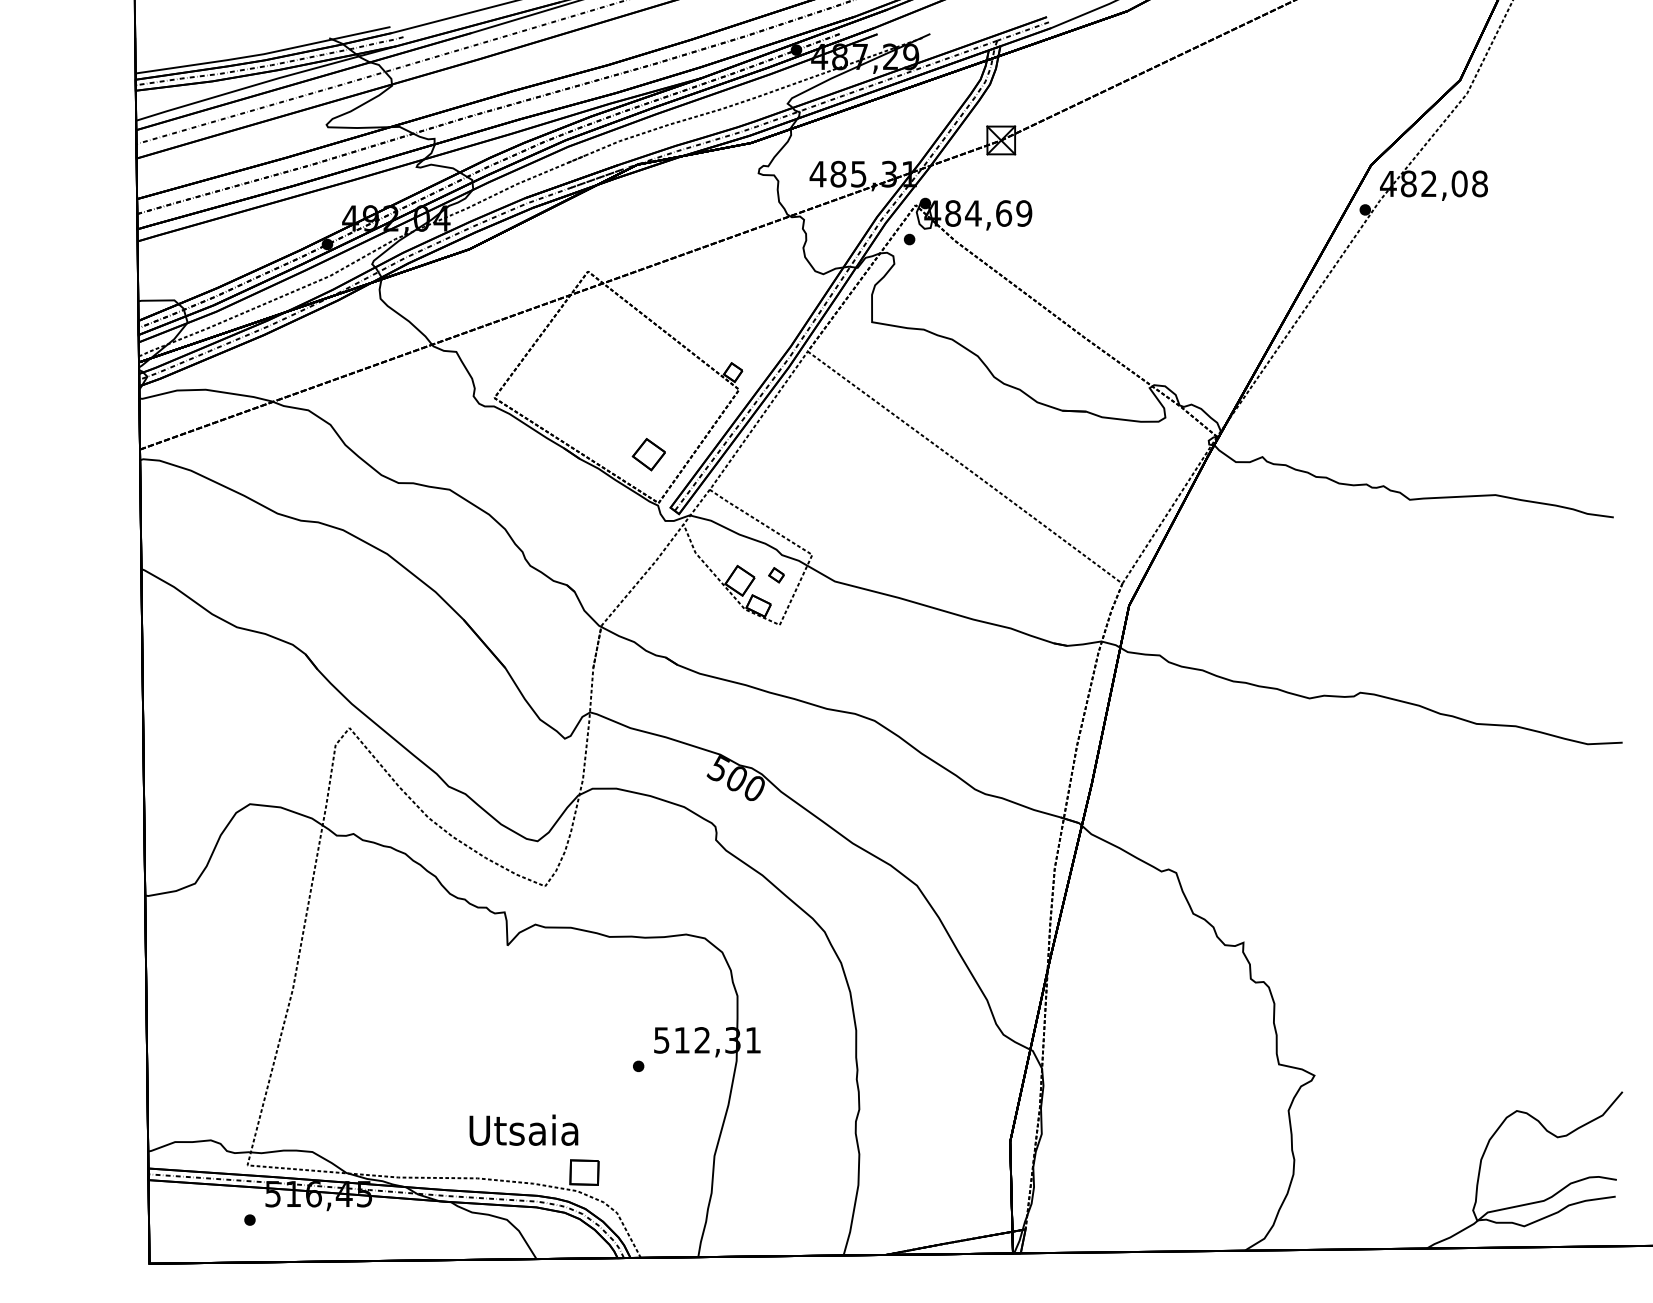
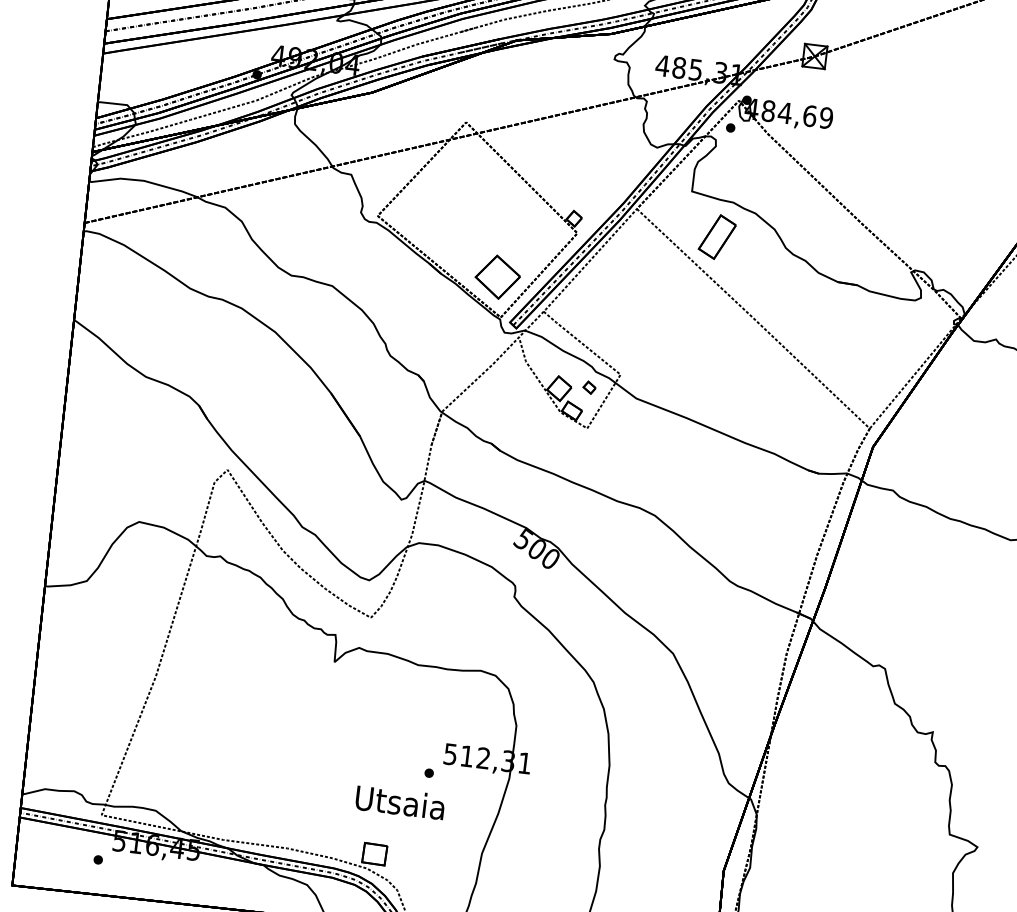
part: (908, 373) -> (716, 236), added
part: (648, 454) -> (497, 276), size x1.67
text: (523, 1129) -> (400, 801), moved

